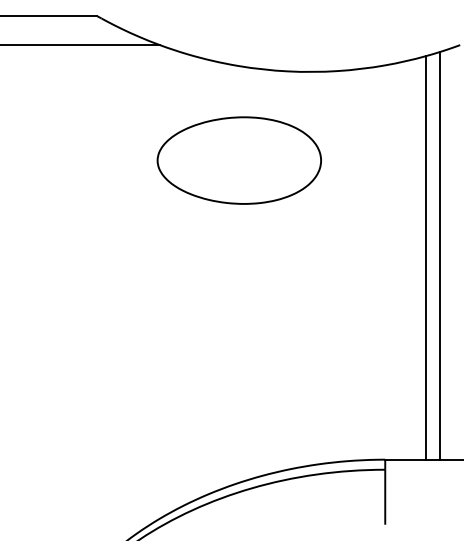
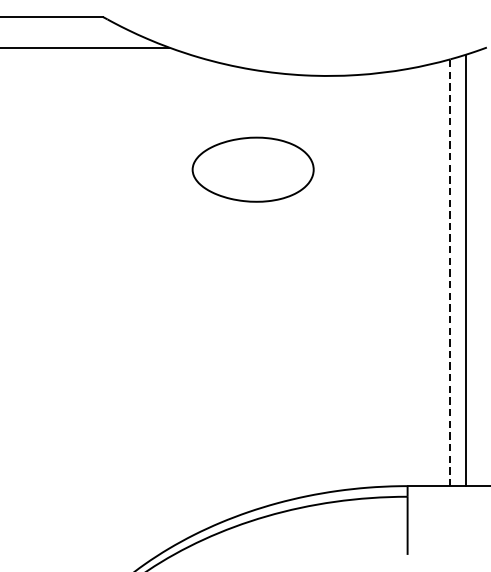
part: (238, 160) -> (252, 169), size x0.7
line: (425, 257) -> (450, 272), solid -> dashed

